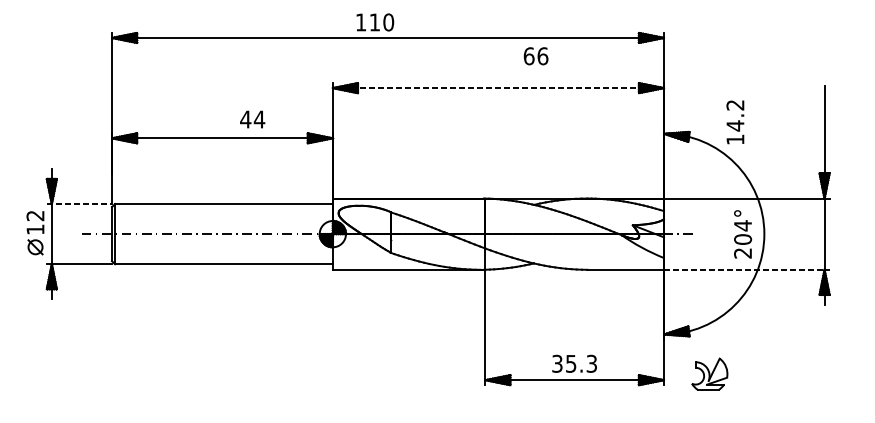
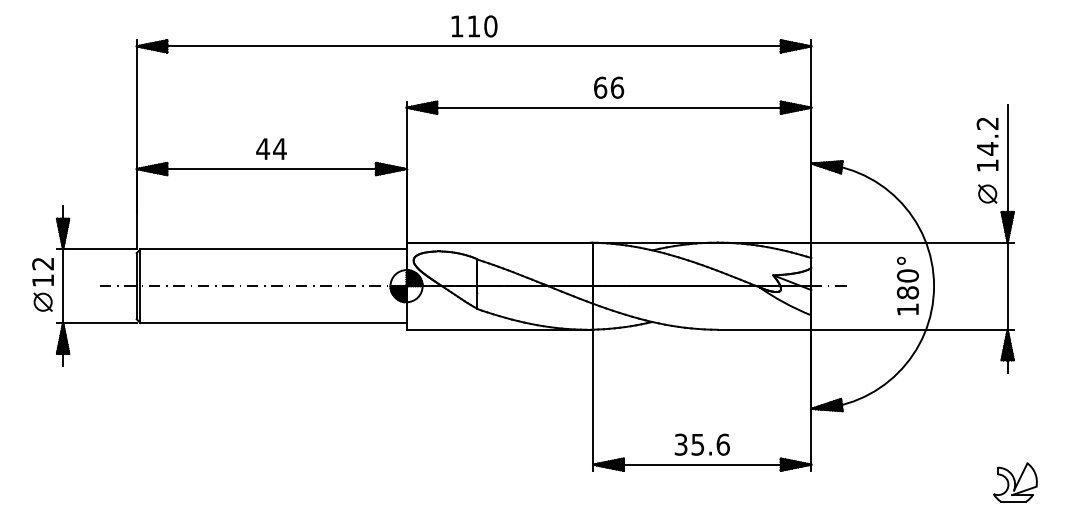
text: (375, 22) -> (474, 26), moved
text: (536, 56) -> (609, 87), moved
line: (498, 87) -> (609, 107), dashed -> solid
text: (252, 119) -> (271, 148), moved
text: (735, 122) -> (987, 144), moved
part: (808, 158) -> (987, 193), added
line: (79, 204) -> (96, 249), dashed -> solid
text: (742, 239) -> (907, 292), 204° -> 180°
line: (747, 269) -> (913, 329), dashed -> solid
text: (591, 363) -> (722, 444), 35.3 -> 35.6
part: (709, 374) -> (1015, 482), moved

